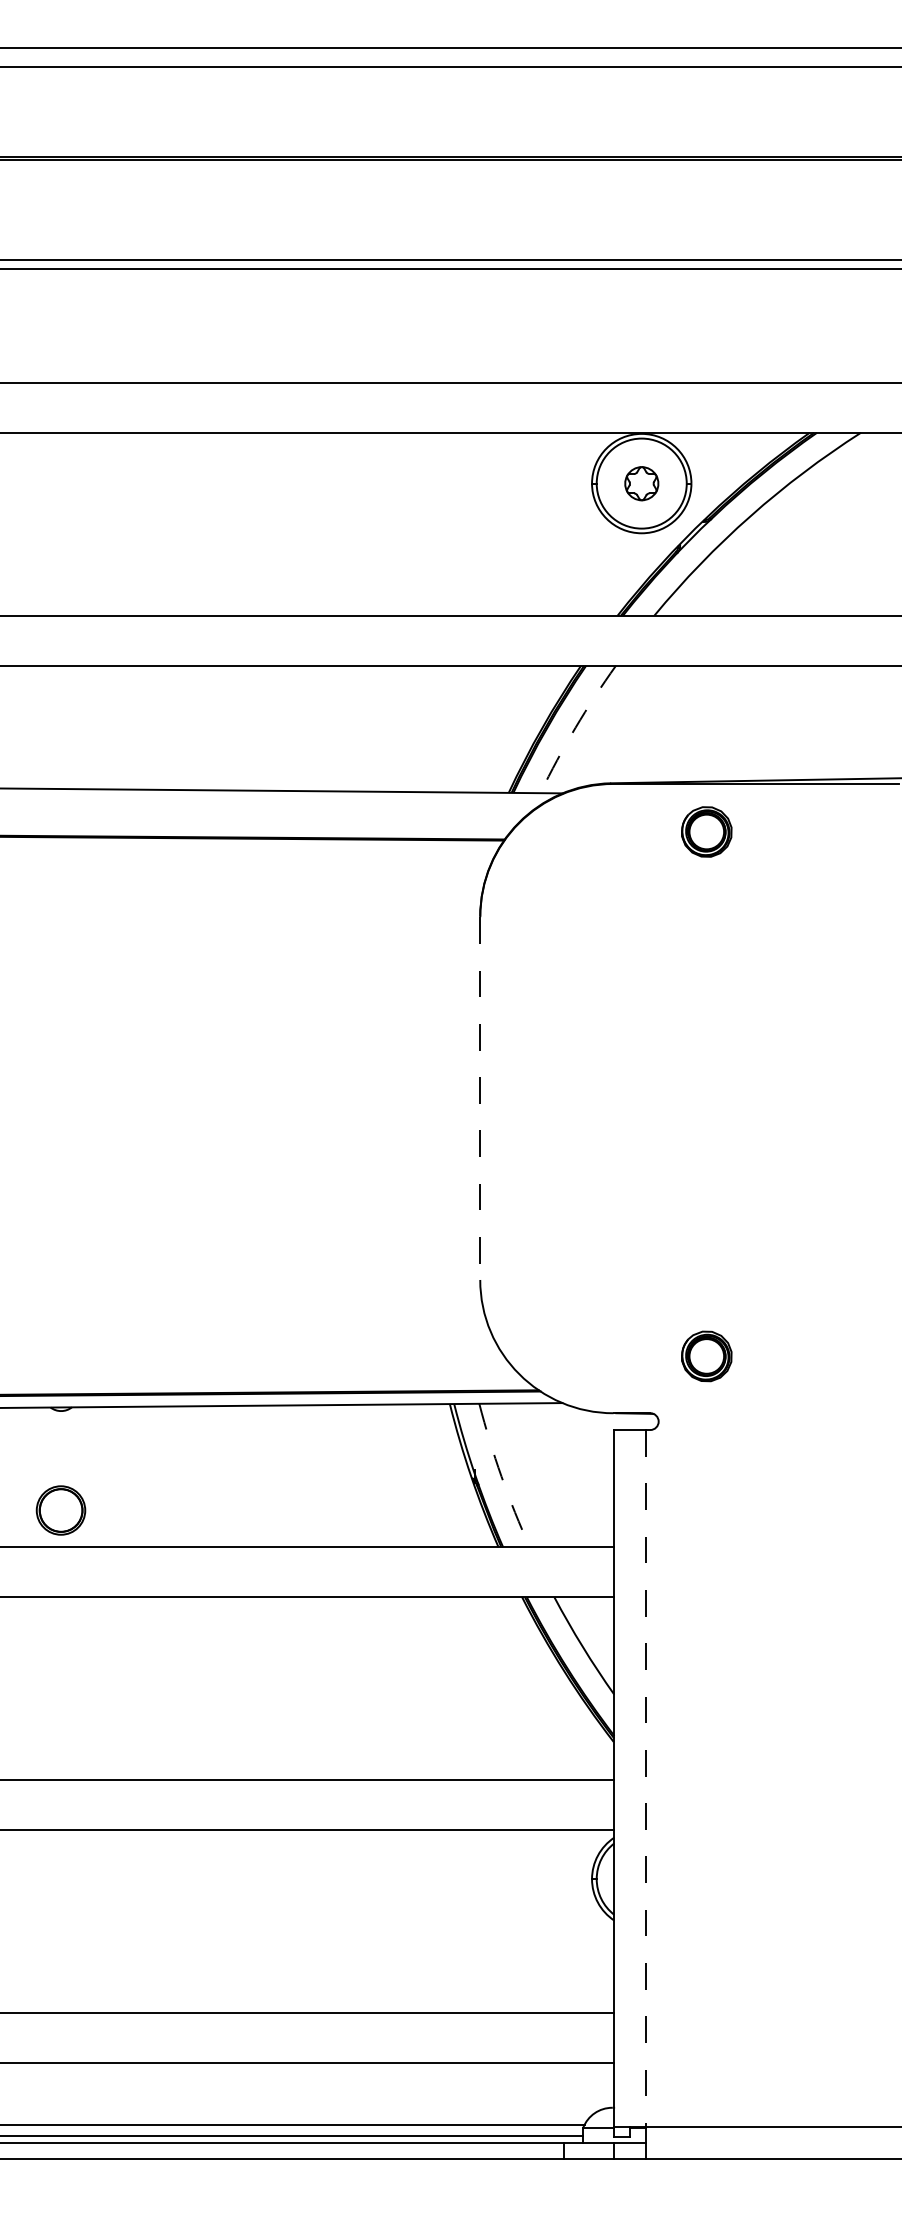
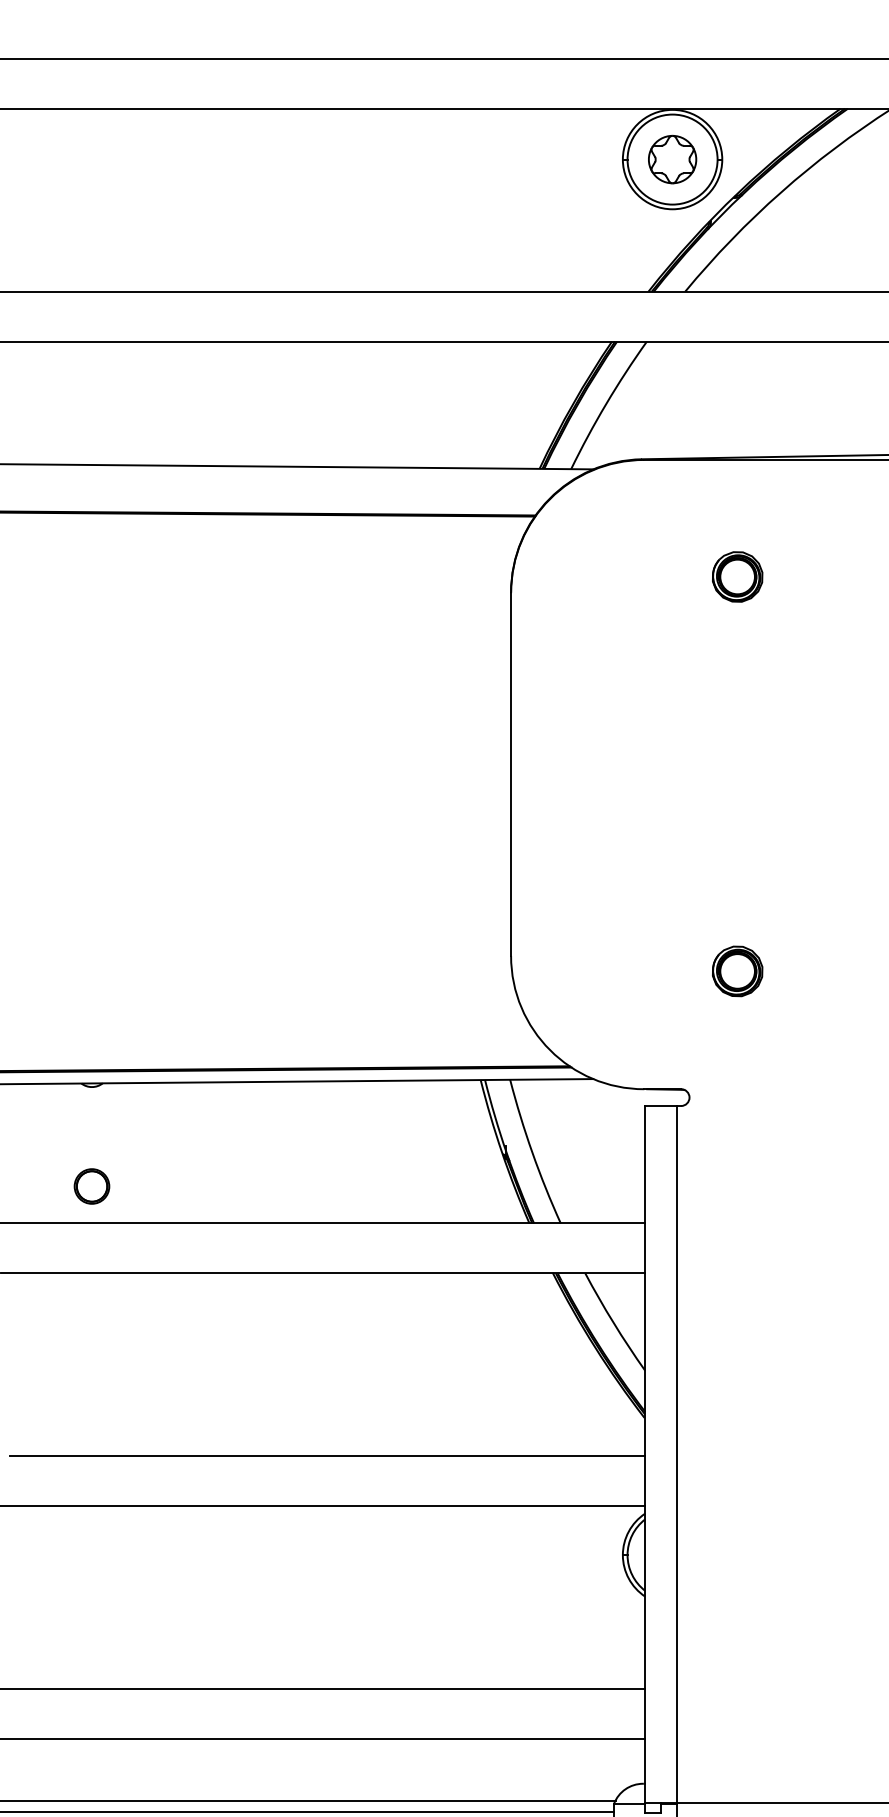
part: (641, 483) -> (672, 159), size x1.43
arc: (575, 727) -> (606, 403), dashed -> solid
part: (706, 831) -> (737, 576), moved
line: (480, 1099) -> (511, 775), dashed -> solid
part: (706, 1356) -> (737, 971), moved
arc: (501, 1476) -> (532, 1152), dashed -> solid
part: (61, 1510) -> (92, 1186), size x0.71
line: (646, 1778) -> (677, 1454), dashed -> solid

